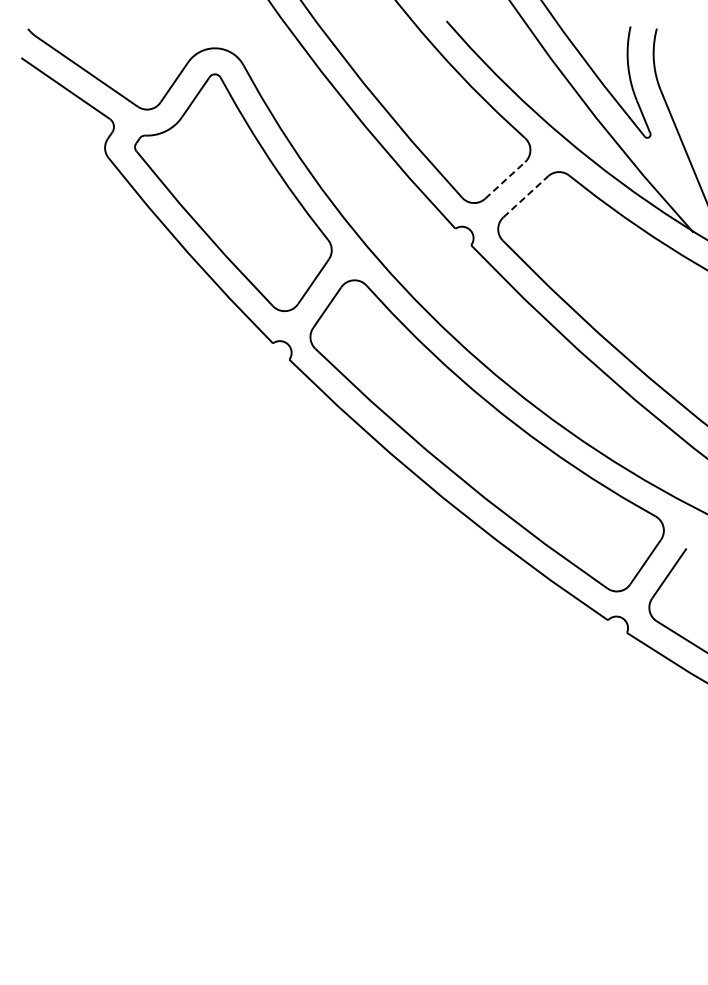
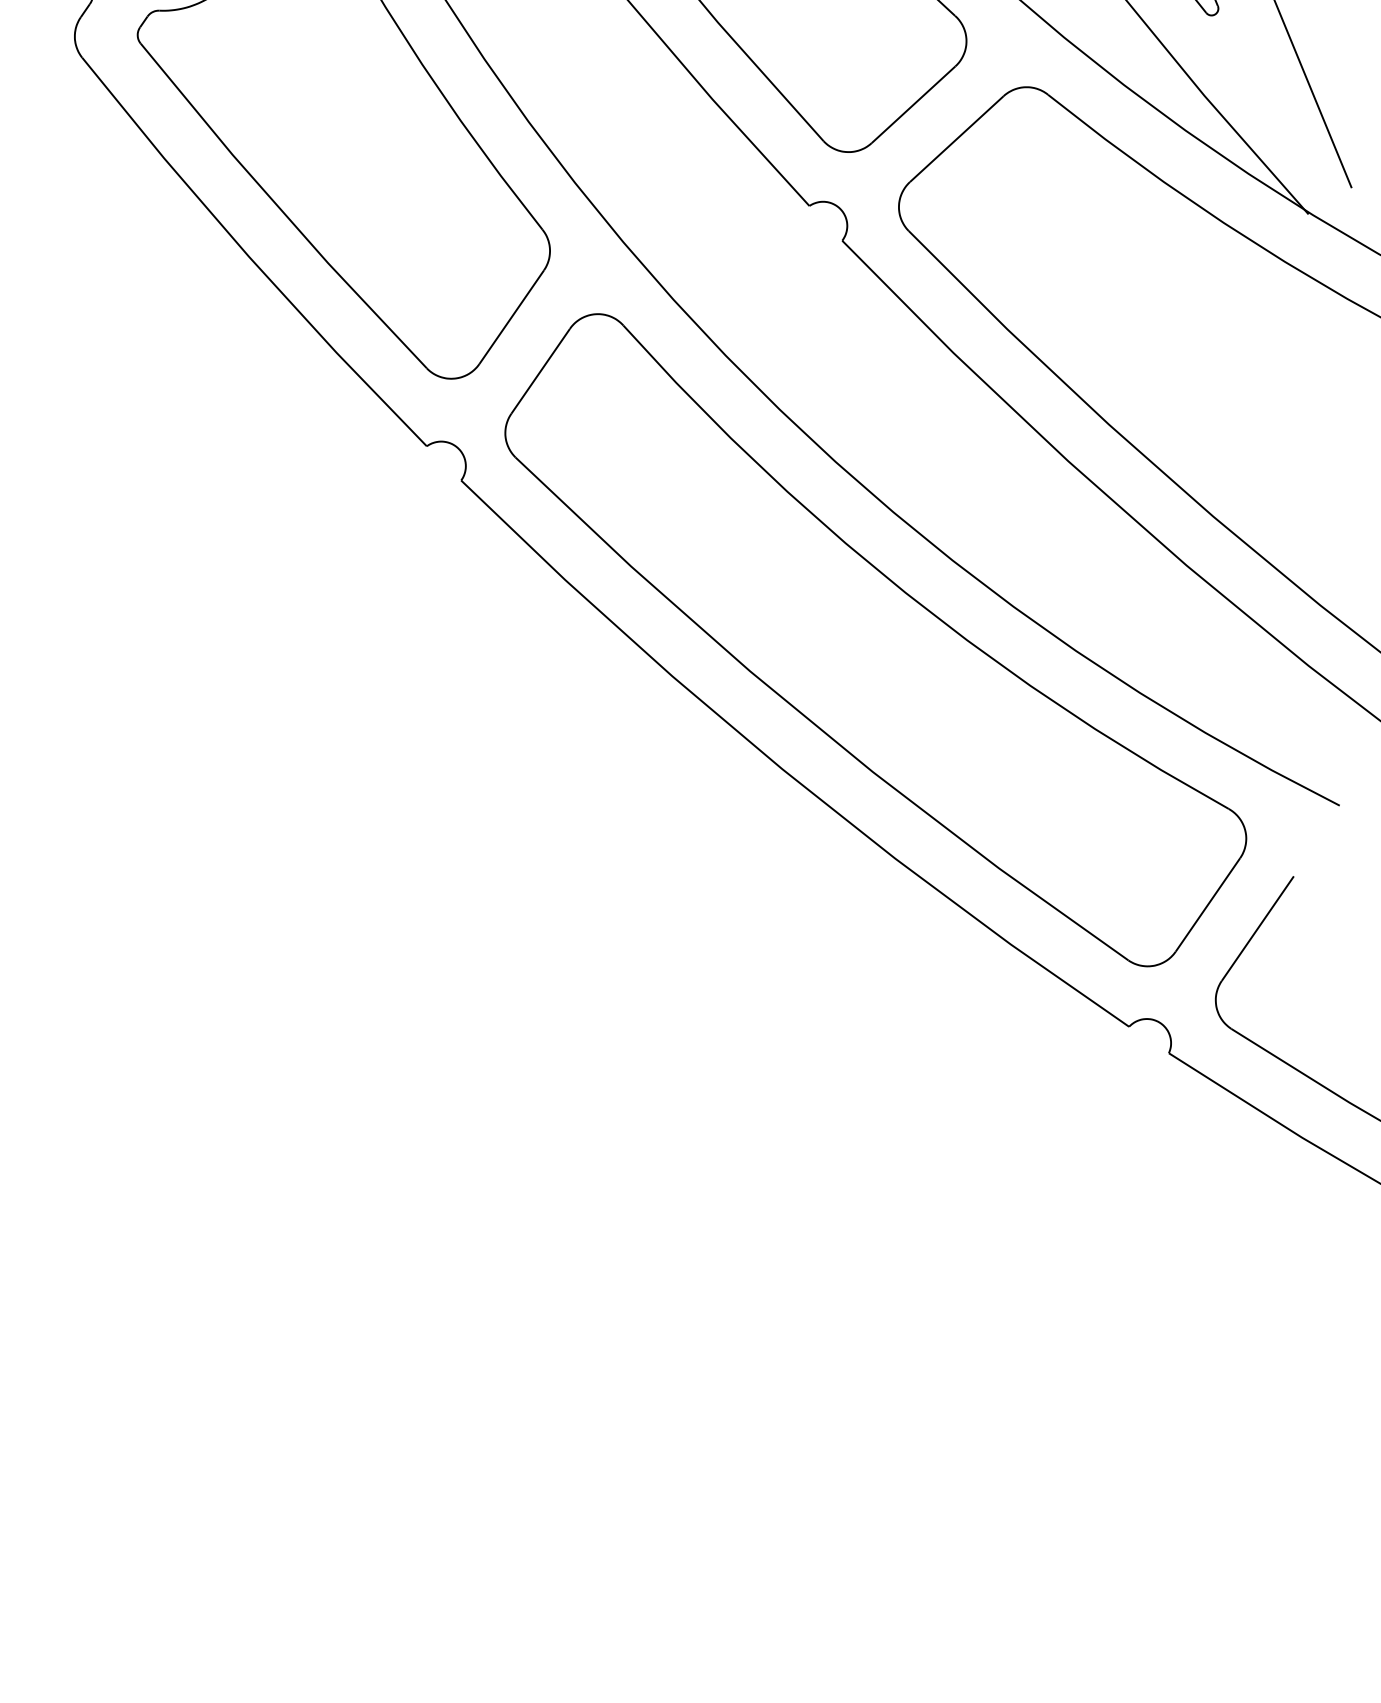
line: (505, 180) -> (914, 104), dashed -> solid
line: (526, 196) -> (958, 138), dashed -> solid

